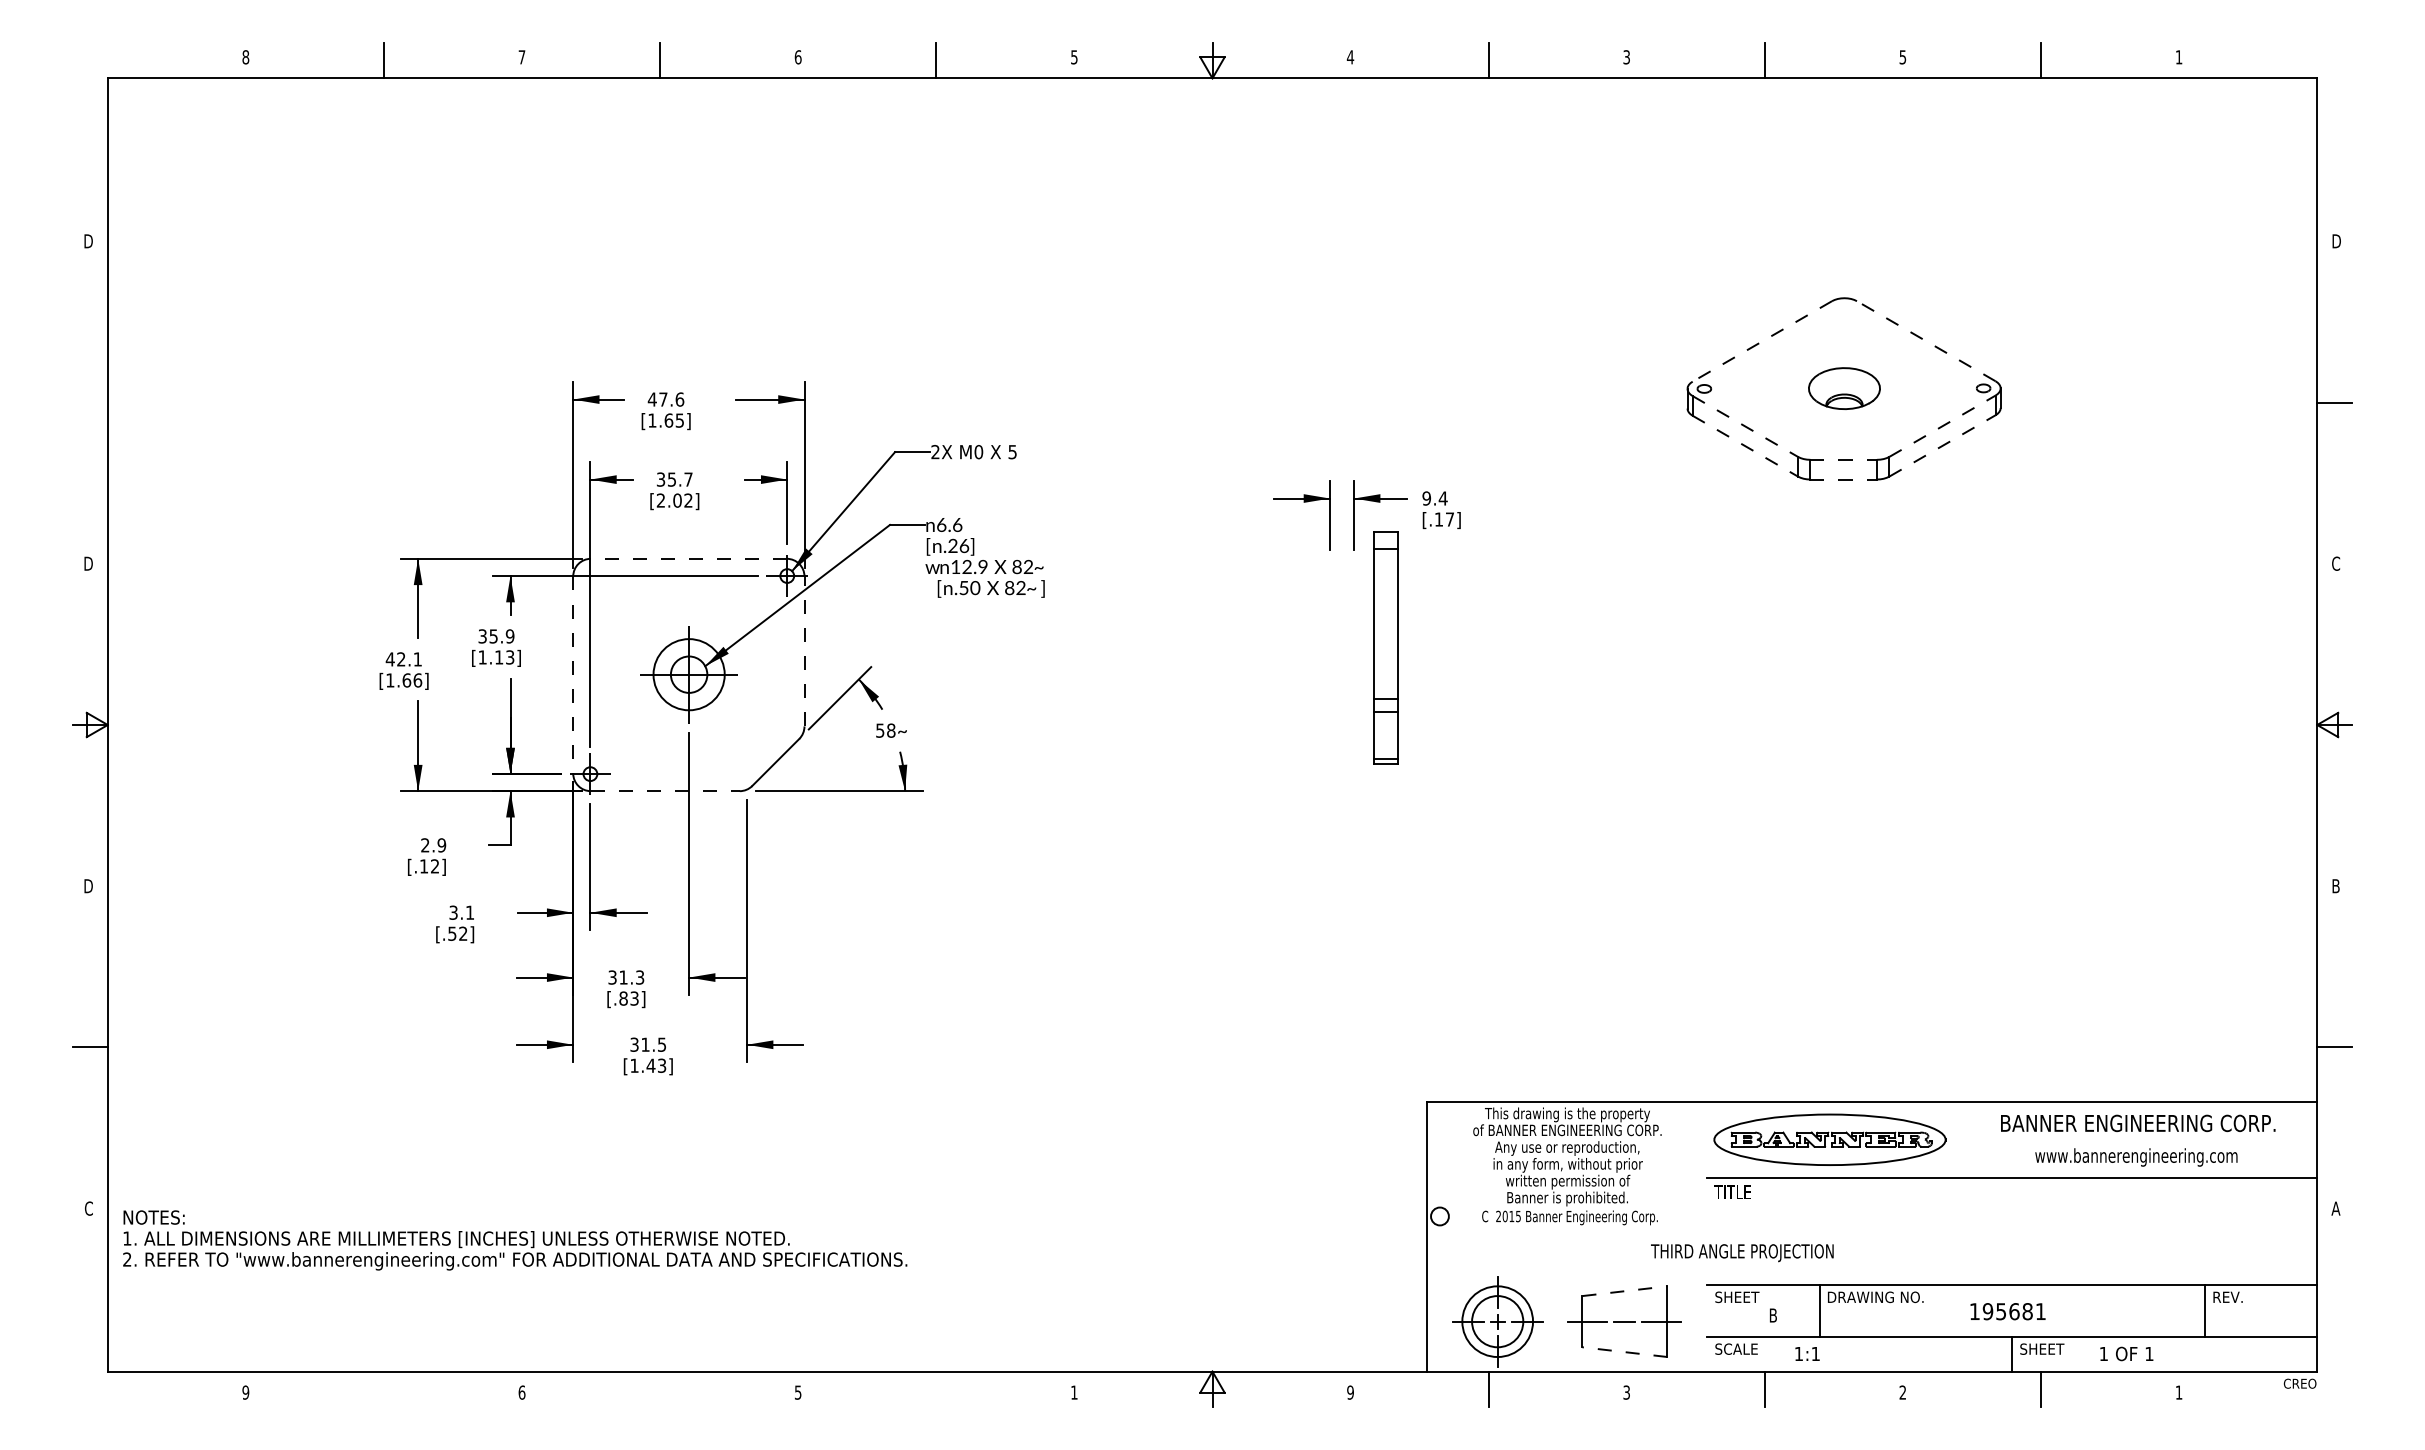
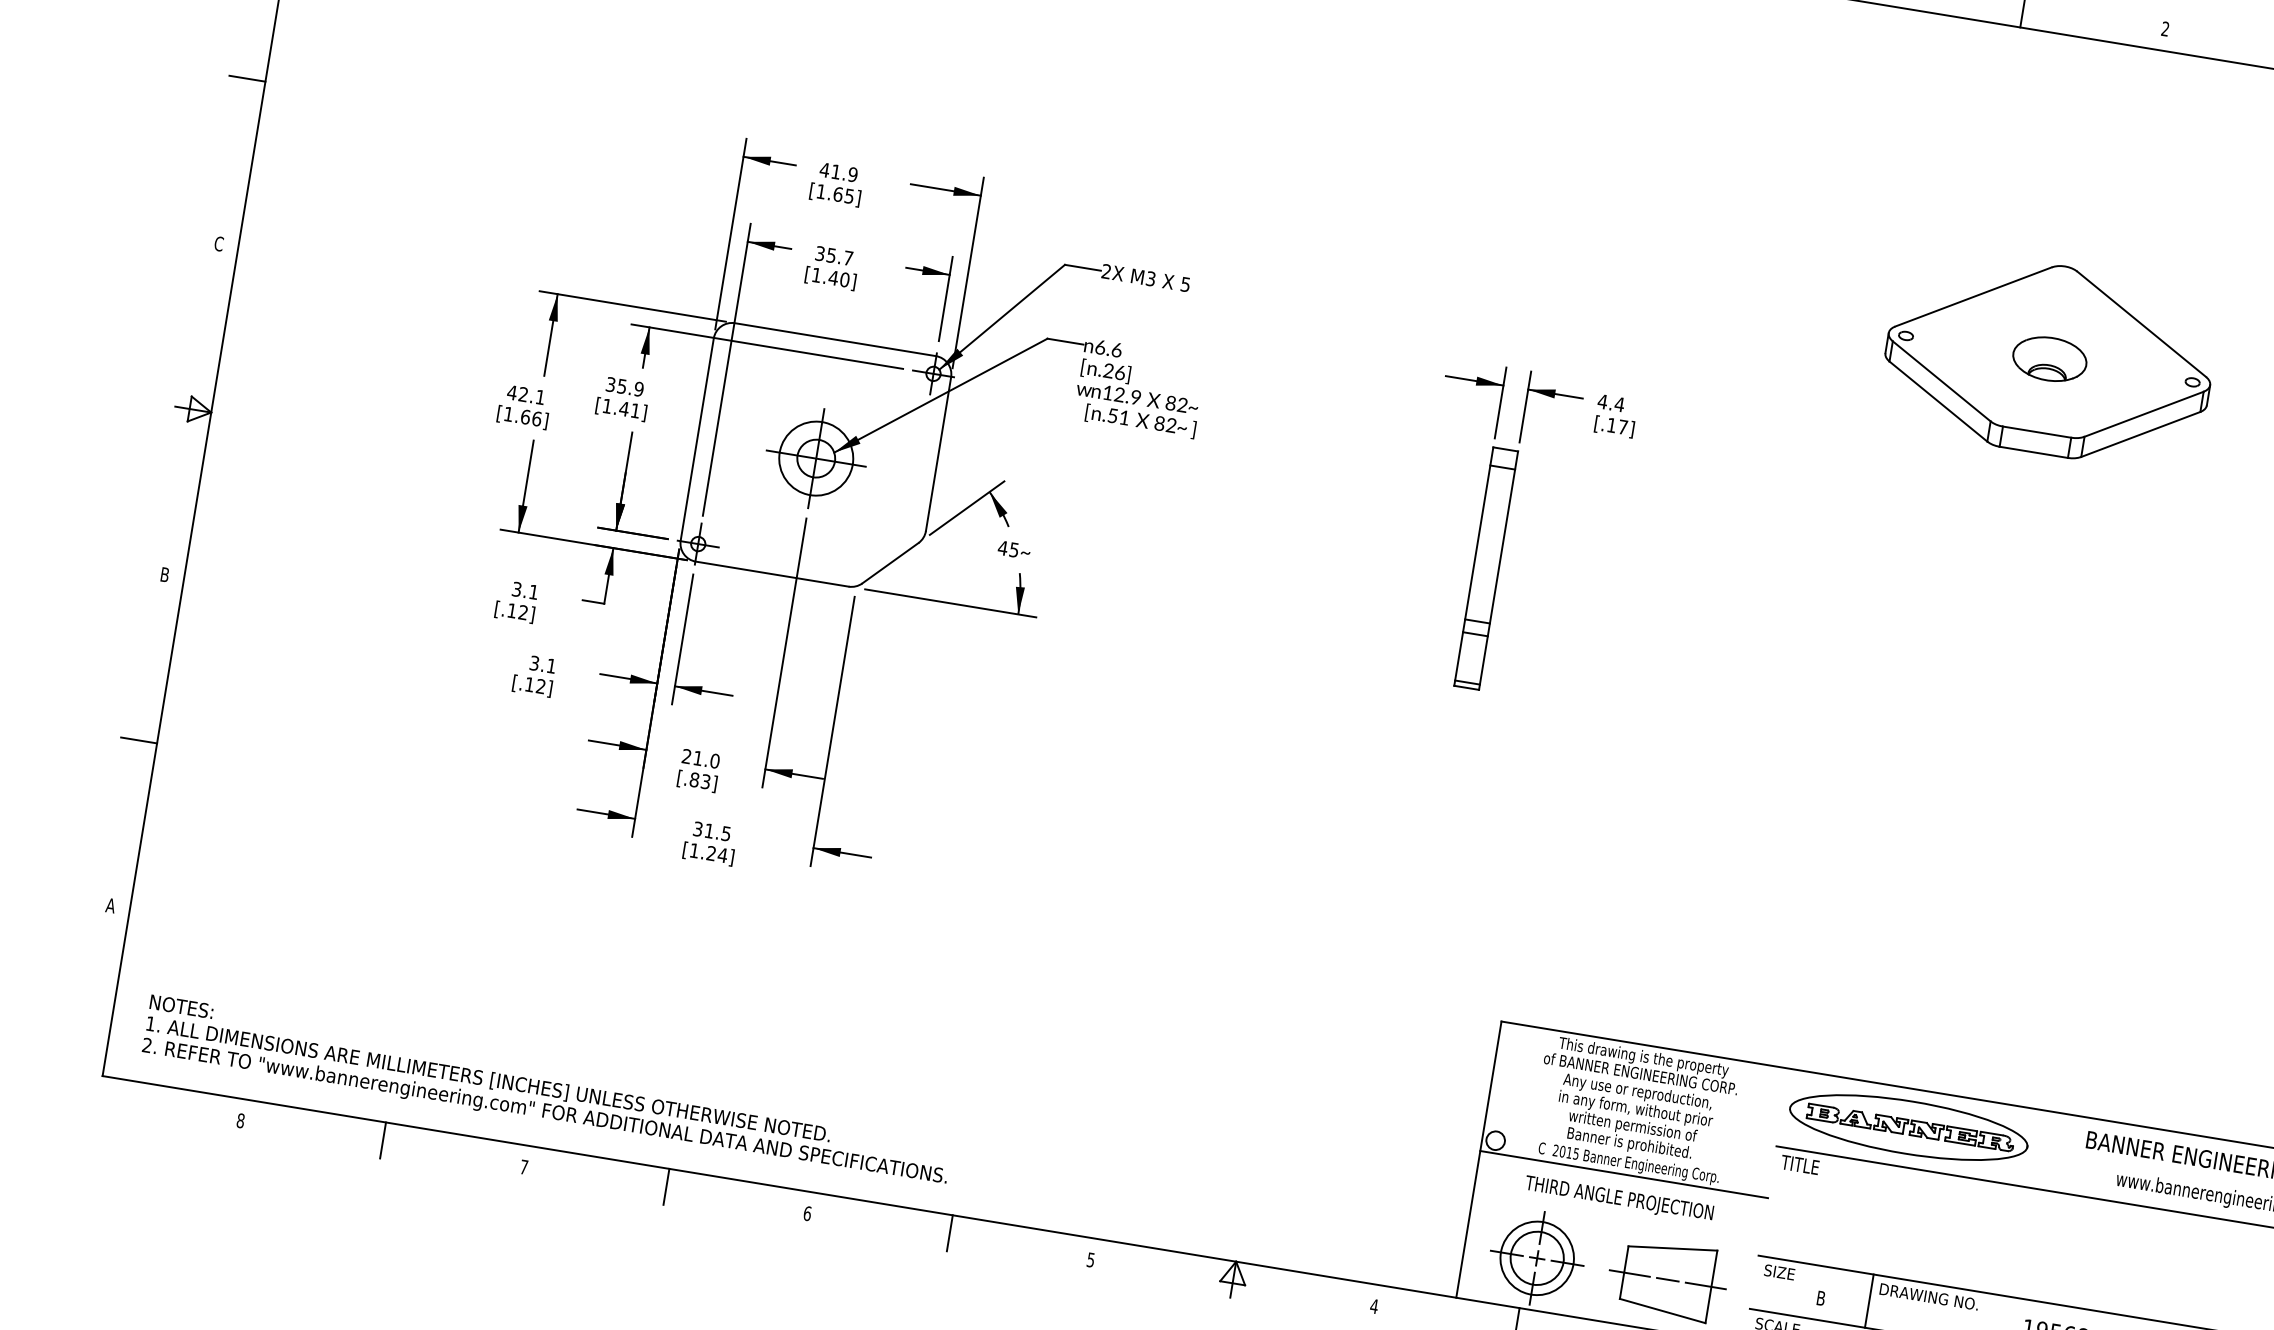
text: (1902, 57) -> (2165, 29), 5 -> 2
line: (1761, 341) -> (1972, 296), dashed -> solid
line: (1926, 341) -> (2141, 324), dashed -> solid
text: (671, 399) -> (844, 173), 47.6 -> 41.9
line: (89, 402) -> (246, 78), added
line: (1942, 425) -> (2144, 413), dashed -> solid
line: (1745, 426) -> (1941, 381), dashed -> solid
line: (1942, 445) -> (2140, 434), dashed -> solid
line: (1745, 446) -> (1938, 401), dashed -> solid
text: (978, 452) -> (1150, 279), M0 -> M3
line: (1844, 459) -> (2037, 431), dashed -> solid
line: (1844, 479) -> (2034, 452), dashed -> solid
text: (1426, 498) -> (1602, 401), 9.4 -> 4.4
text: (674, 500) -> (830, 277), [2.02] -> [1.40]
line: (688, 558) -> (835, 339), dashed -> solid
text: (88, 563) -> (218, 243), D -> C
text: (975, 588) -> (1124, 418), .50 -> .51
part: (1385, 647) -> (1485, 568), moved
line: (804, 651) -> (938, 454), dashed -> solid
text: (504, 657) -> (629, 409), [1.13] -> [1.41]
line: (573, 675) -> (697, 440), dashed -> solid
text: (885, 730) -> (1008, 548), 58 -> 45
line: (665, 791) -> (772, 574), dashed -> solid
text: (433, 845) -> (525, 590), 2.9 -> 3.1
text: (88, 886) -> (164, 575), D -> B
text: (452, 933) -> (529, 684), [.52] -> [.12]
text: (626, 977) -> (701, 758), 31.3 -> 21.0
text: (656, 1065) -> (717, 854), [1.43] -> [1.24]
text: (88, 1208) -> (110, 905), C -> A
line: (1566, 1228) -> (1623, 1174), added
text: (515, 1240) -> (548, 1091), moved
text: (1742, 1253) -> (1619, 1199), moved
line: (1624, 1291) -> (1672, 1248), dashed -> solid
text: (1742, 1296) -> (1792, 1273), SHEET -> SIZE
line: (1624, 1352) -> (1662, 1311), dashed -> solid
line: (383, 1388) -> (382, 1139), added
line: (660, 1388) -> (666, 1186), added
line: (936, 1388) -> (950, 1232), added
text: (245, 1392) -> (240, 1120), 9 -> 8
text: (521, 1392) -> (523, 1167), 6 -> 7
text: (797, 1392) -> (806, 1213), 5 -> 6
text: (1074, 1392) -> (1091, 1259), 1 -> 5
text: (1350, 1392) -> (1374, 1306), 9 -> 4

